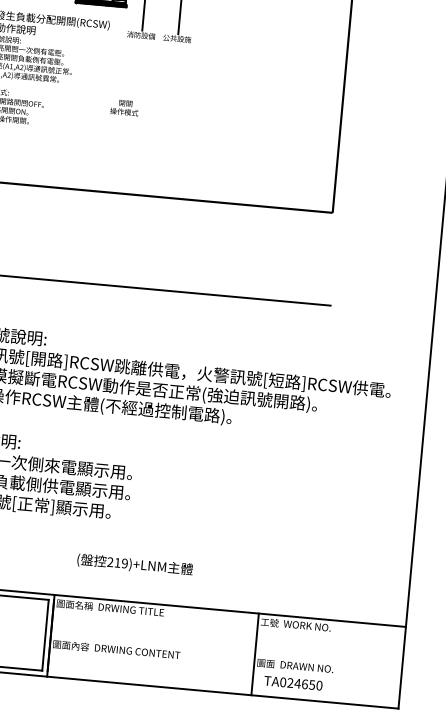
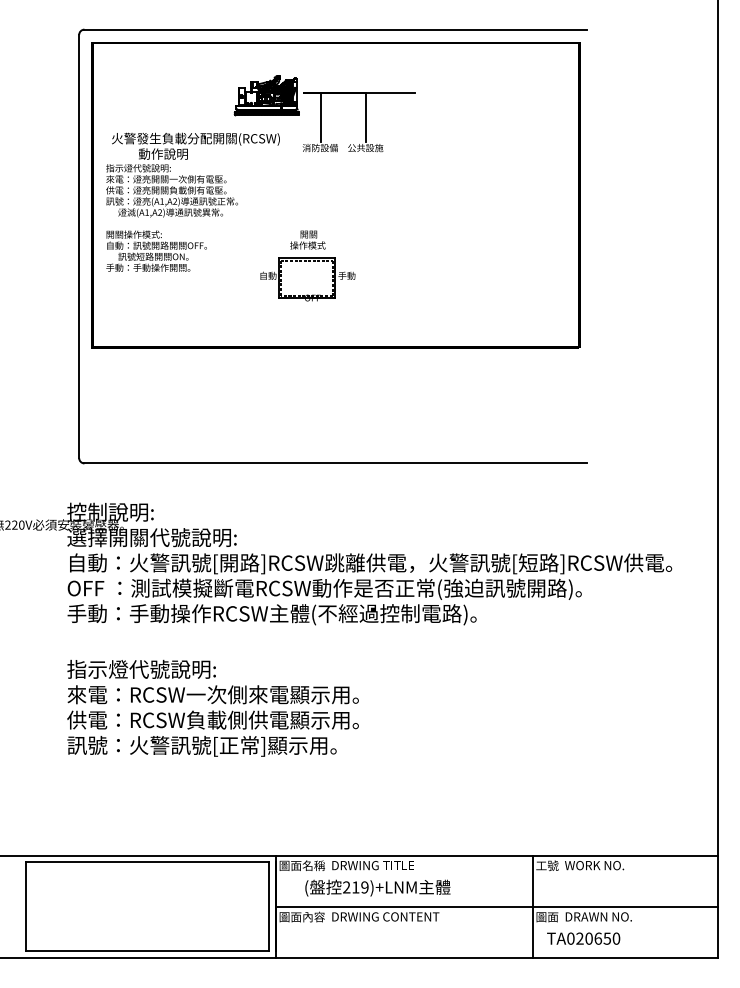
part: (121, 139) -> (307, 279), added
text: (134, 564) -> (377, 887), moved
line: (226, 651) -> (496, 906), added
text: (298, 683) -> (589, 938), TA024650 -> TA020650

